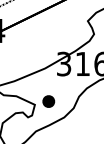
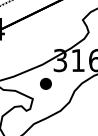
part: (48, 101) -> (45, 83), moved

